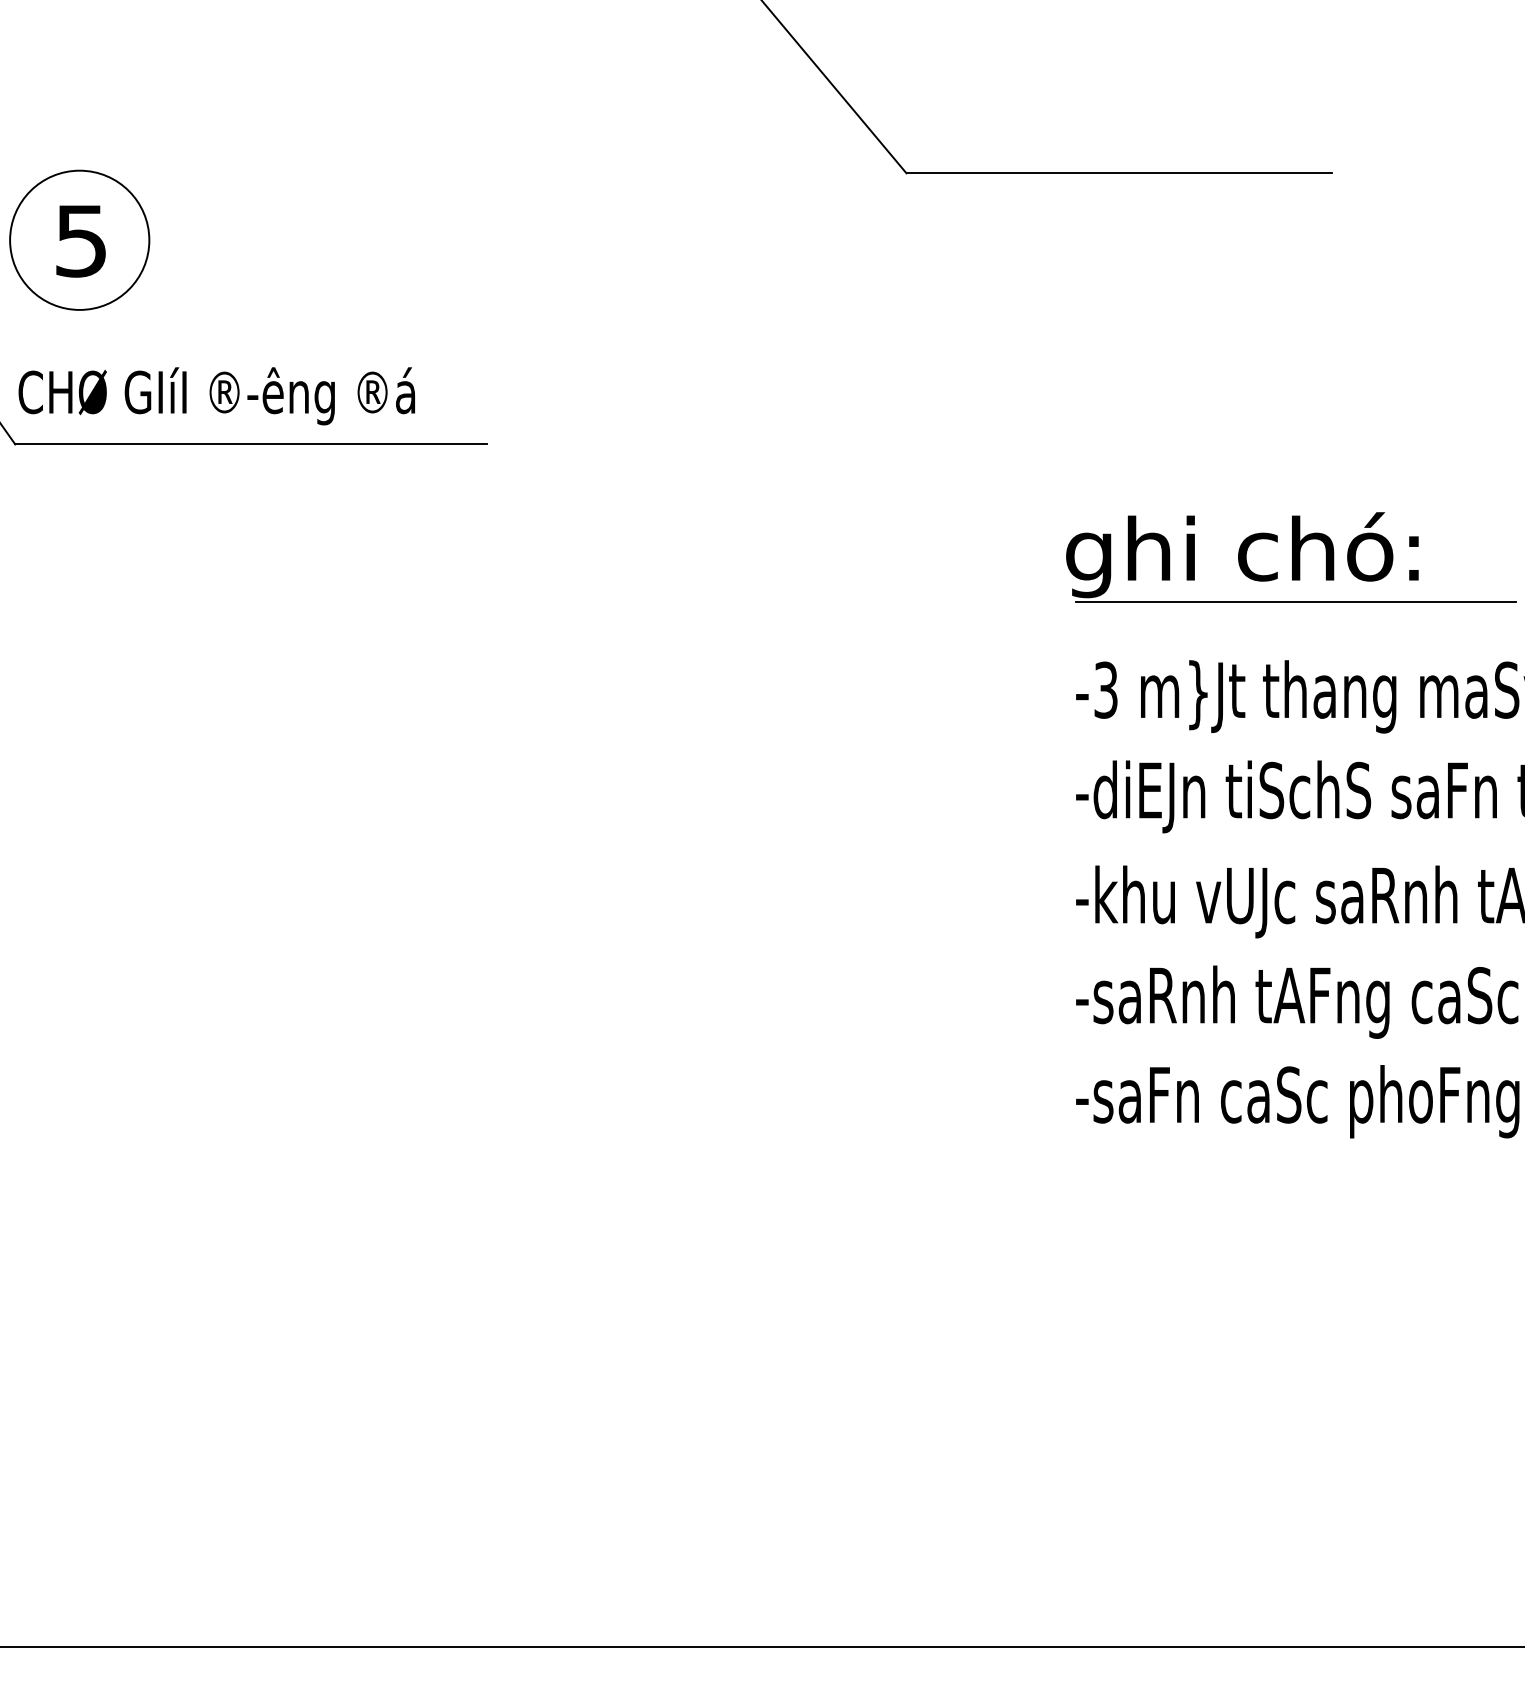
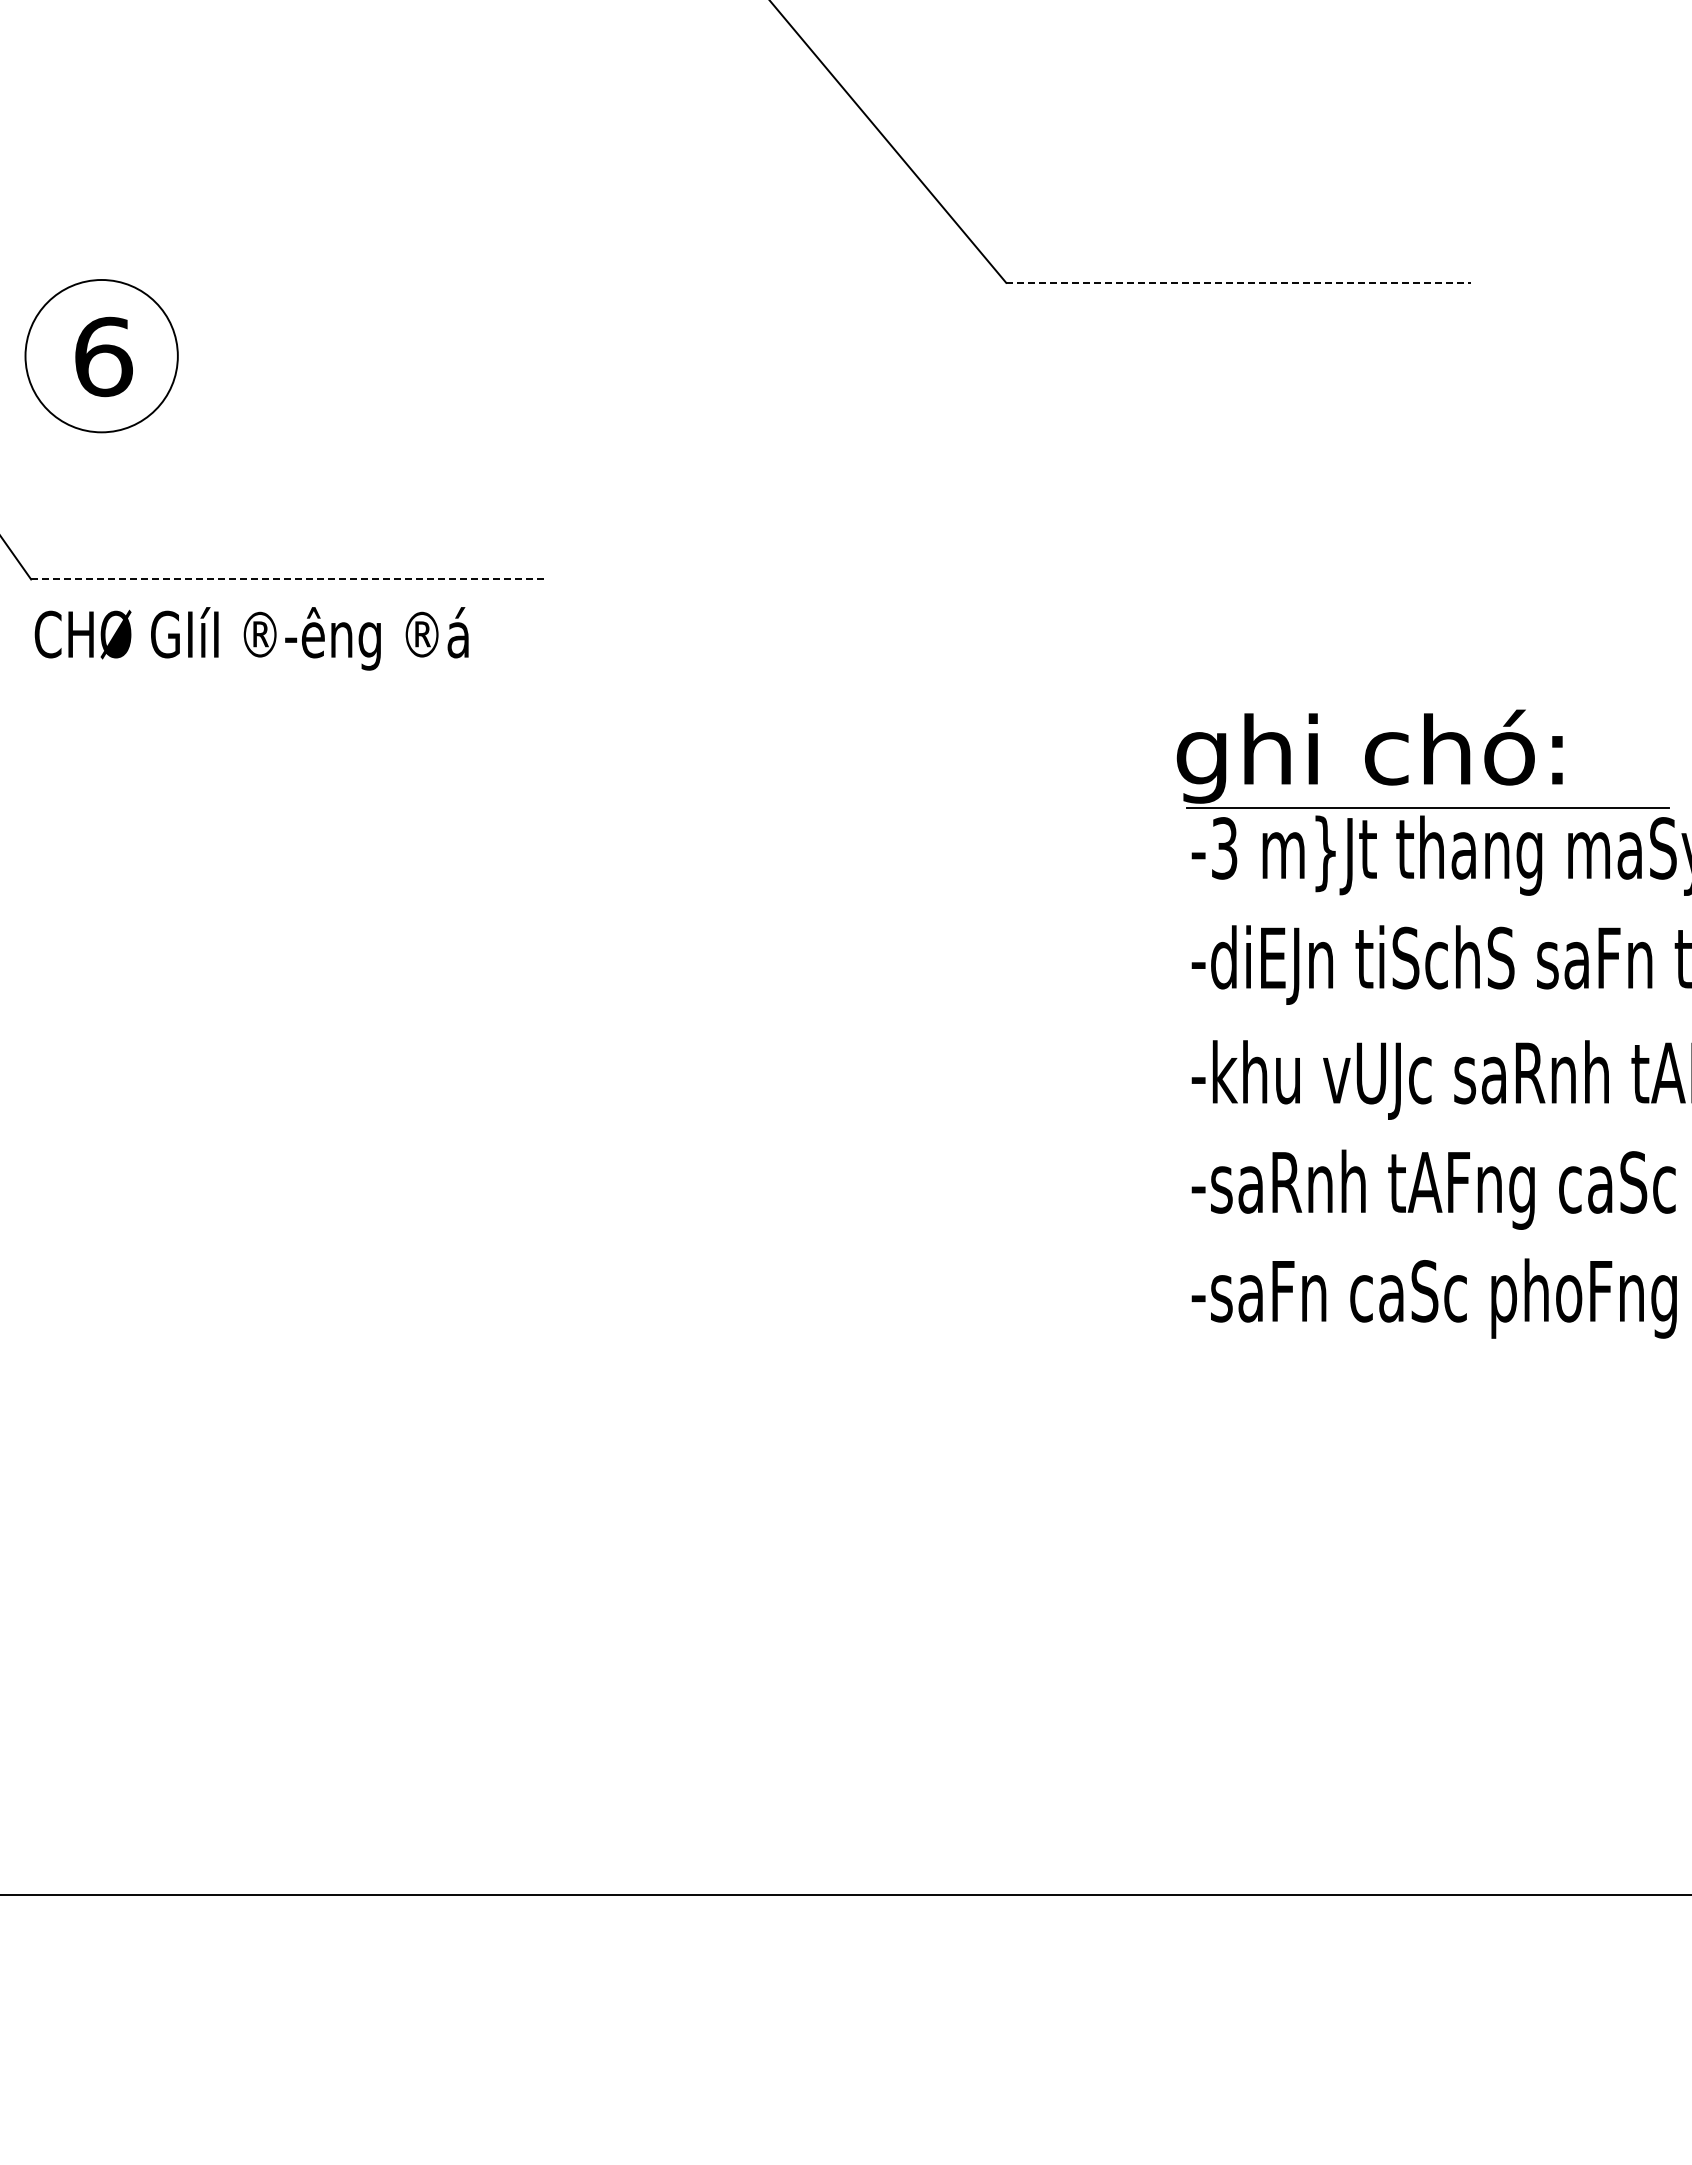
line: (1118, 172) -> (1238, 282), solid -> dashed
text: (81, 240) -> (103, 356), 5 -> 6
text: (216, 396) -> (251, 638), moved
line: (251, 444) -> (289, 579), solid -> dashed
part: (1290, 556) -> (1422, 758), moved

